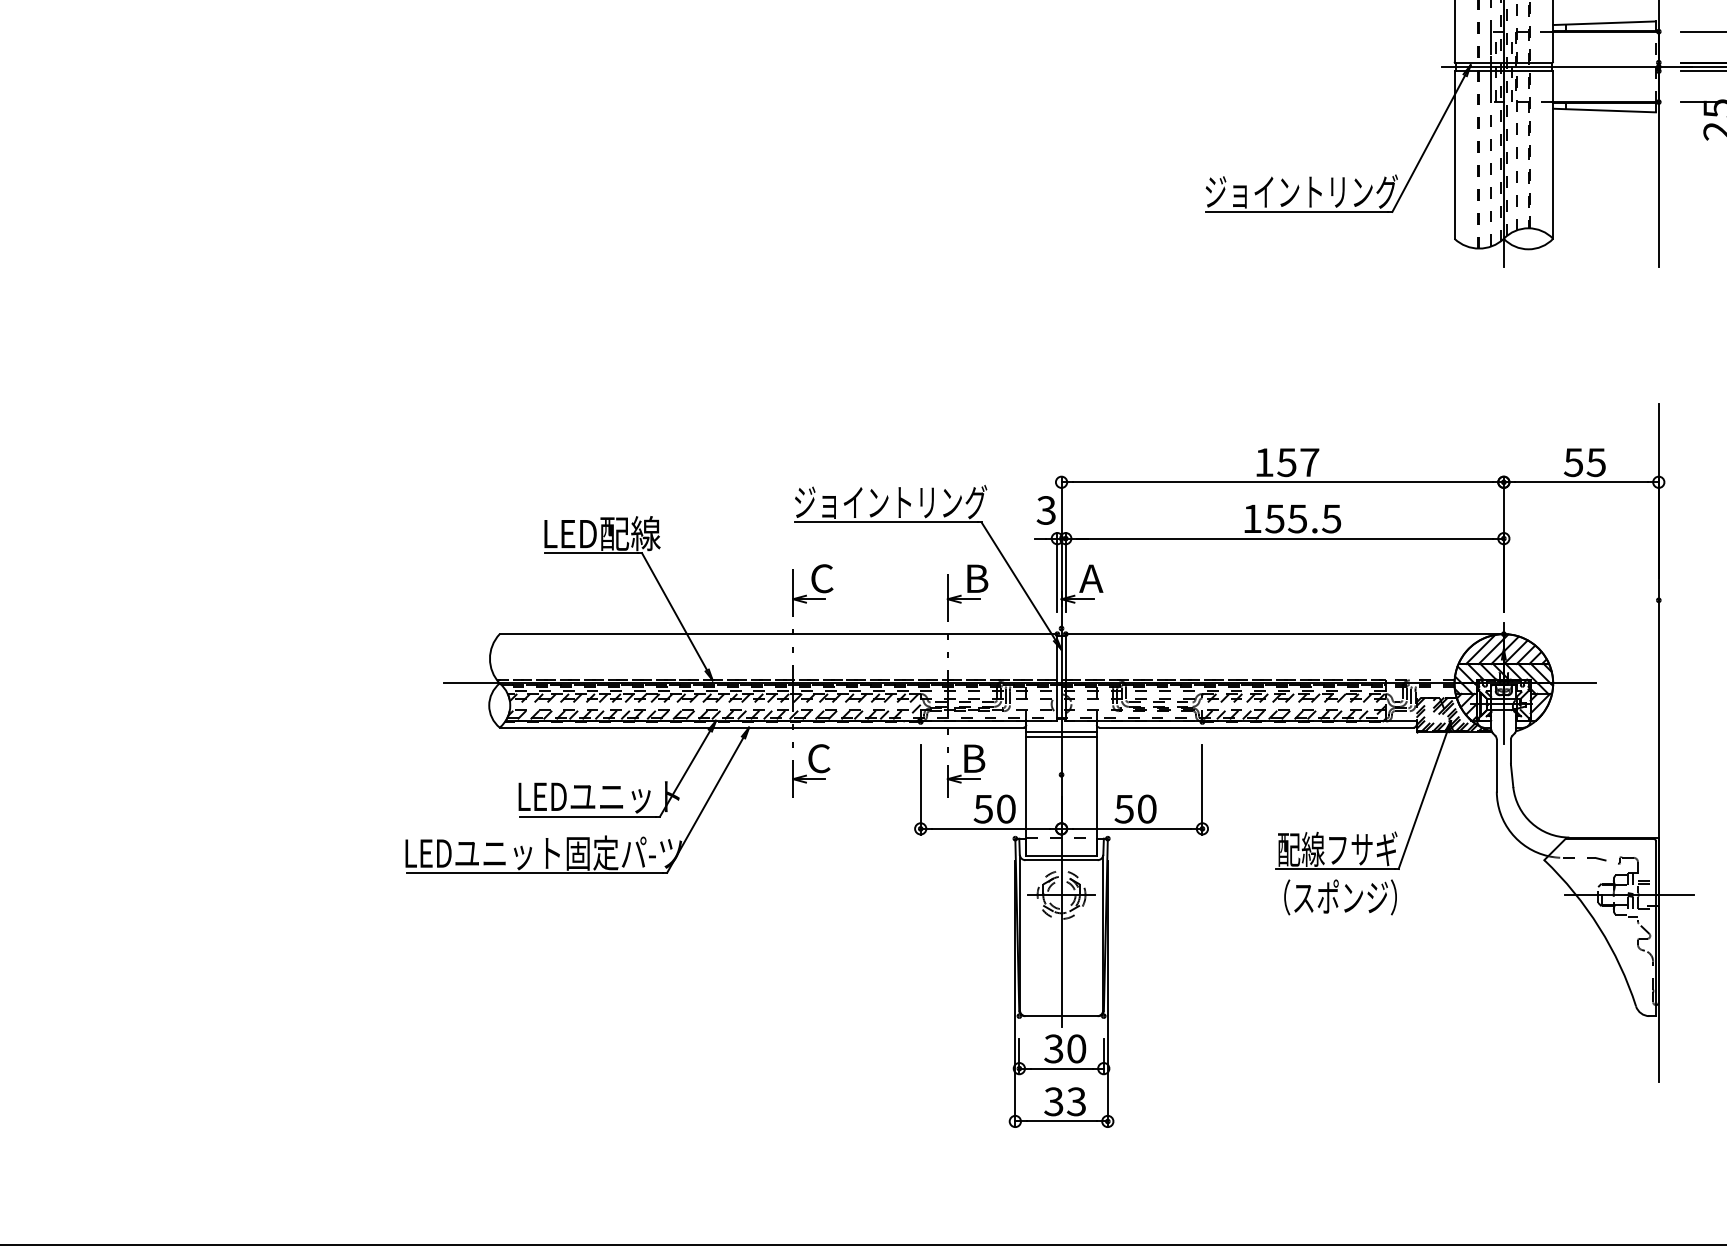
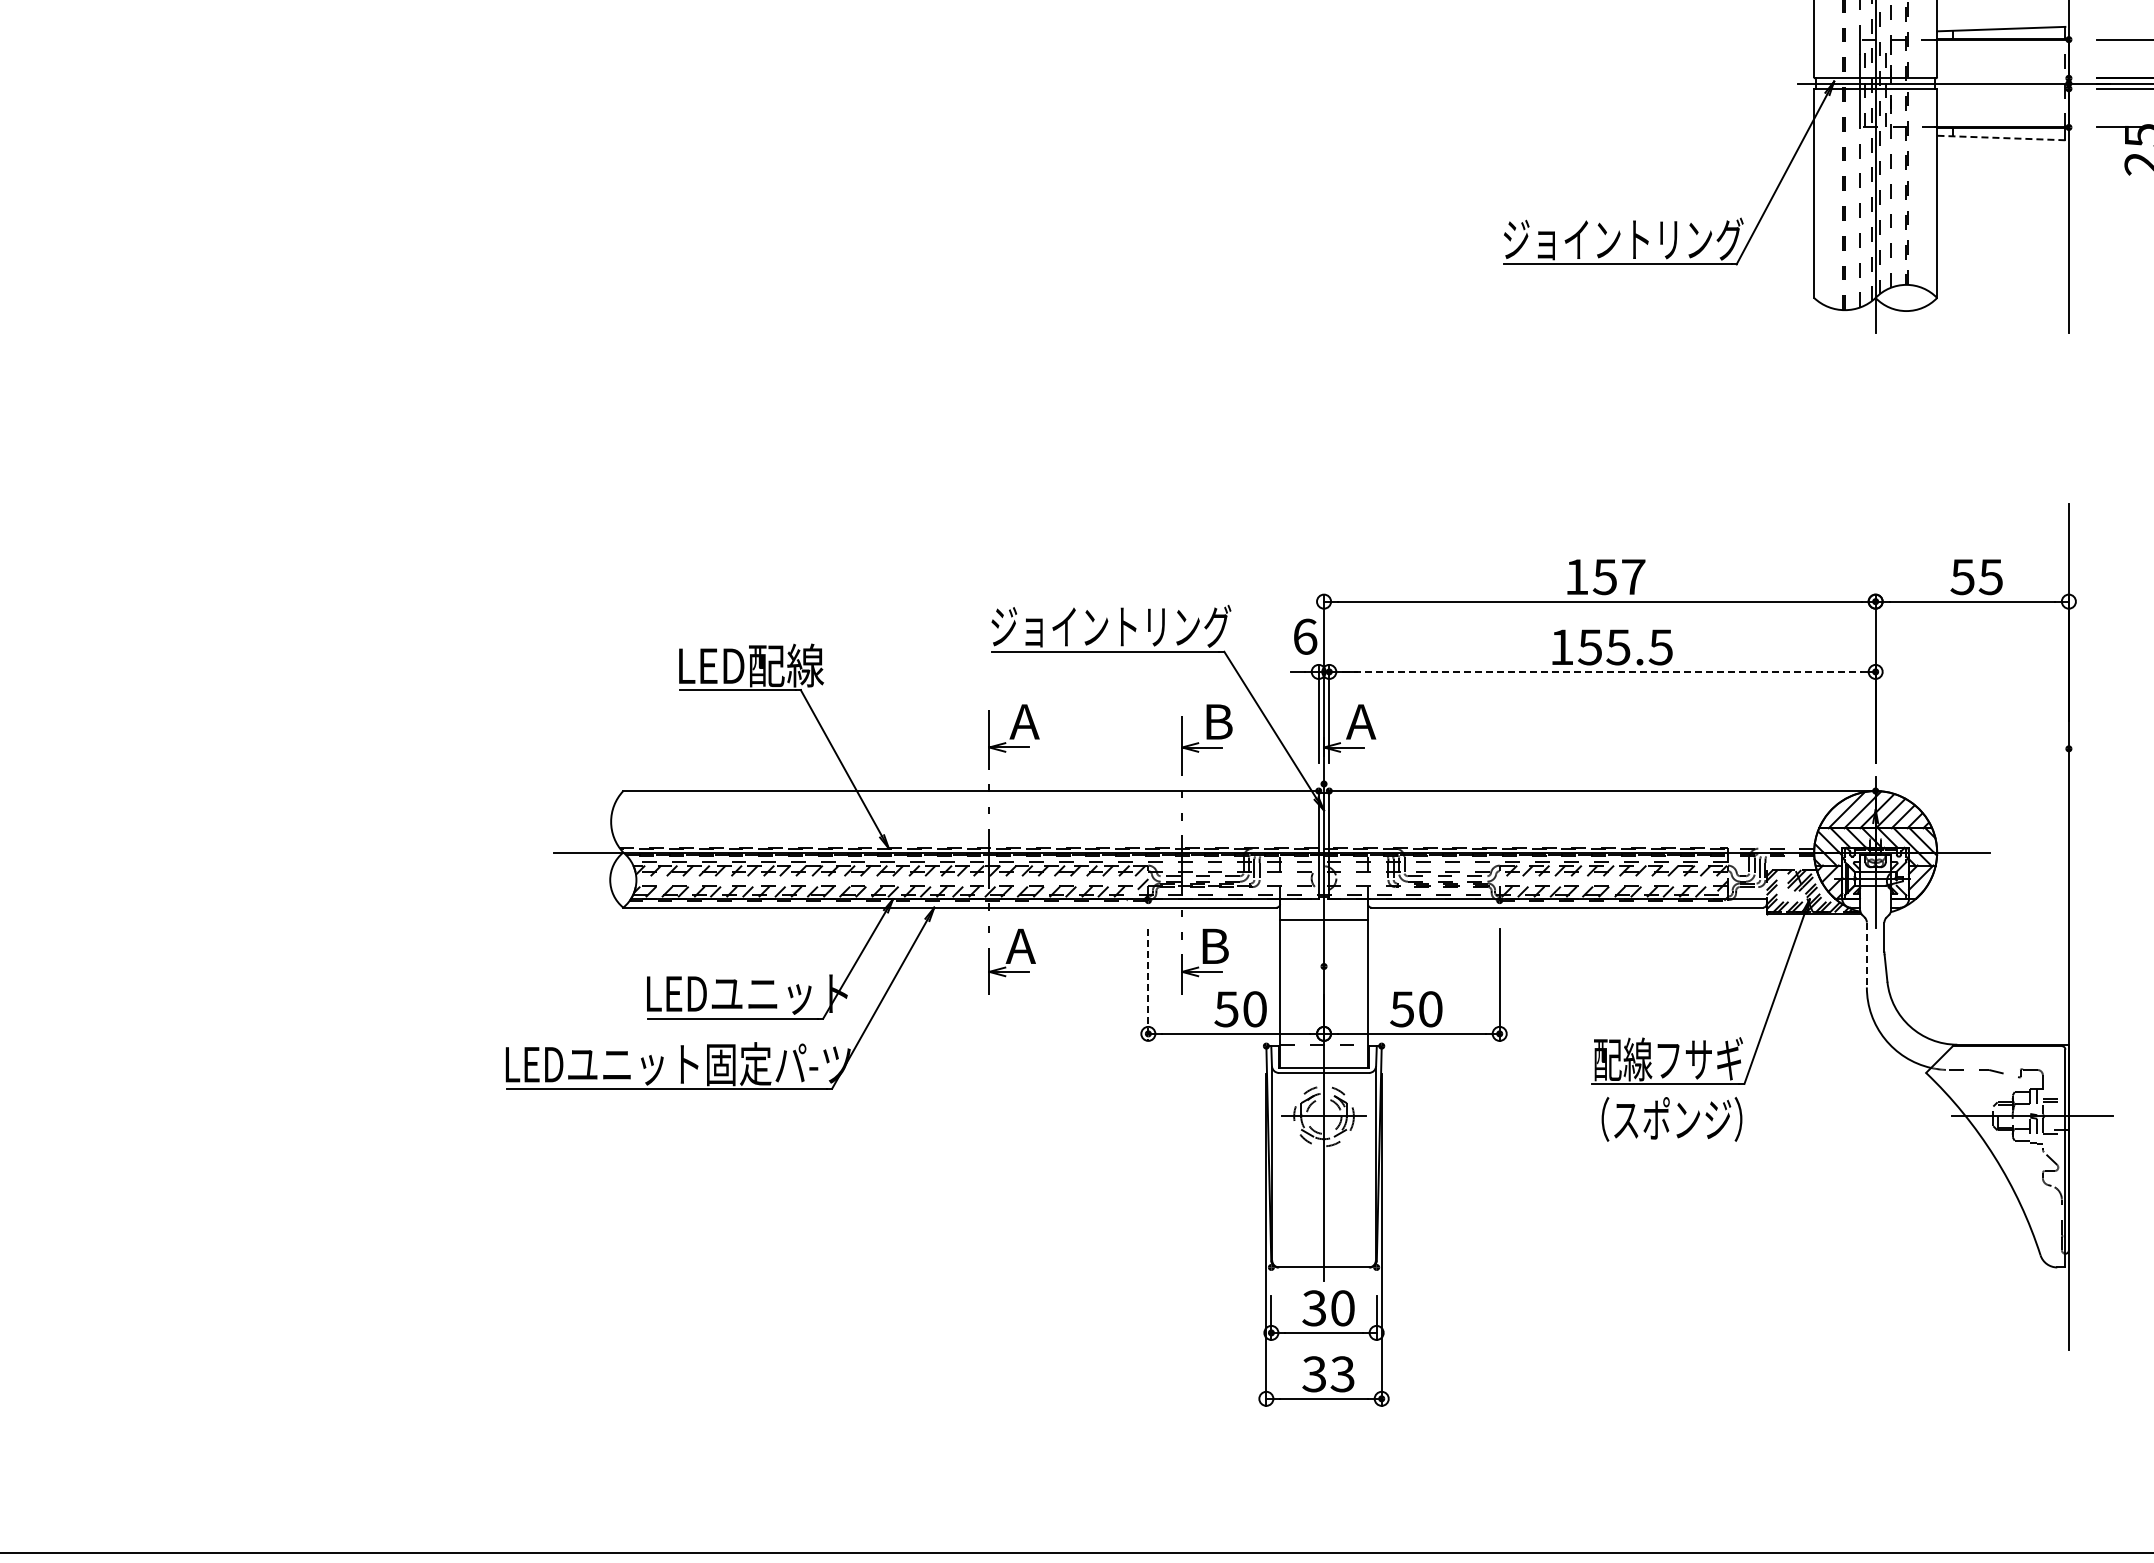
line: (1603, 110) -> (2000, 138), solid -> dashed
text: (1046, 510) -> (1305, 636), 3 -> 6
line: (1284, 538) -> (1602, 671), solid -> dashed
text: (821, 578) -> (1024, 721), C -> A
line: (1061, 731) -> (1323, 912), removed
text: (818, 758) -> (1020, 946), C -> A
line: (1496, 766) -> (1866, 955), solid -> dashed
line: (920, 790) -> (1148, 985), solid -> dashed

